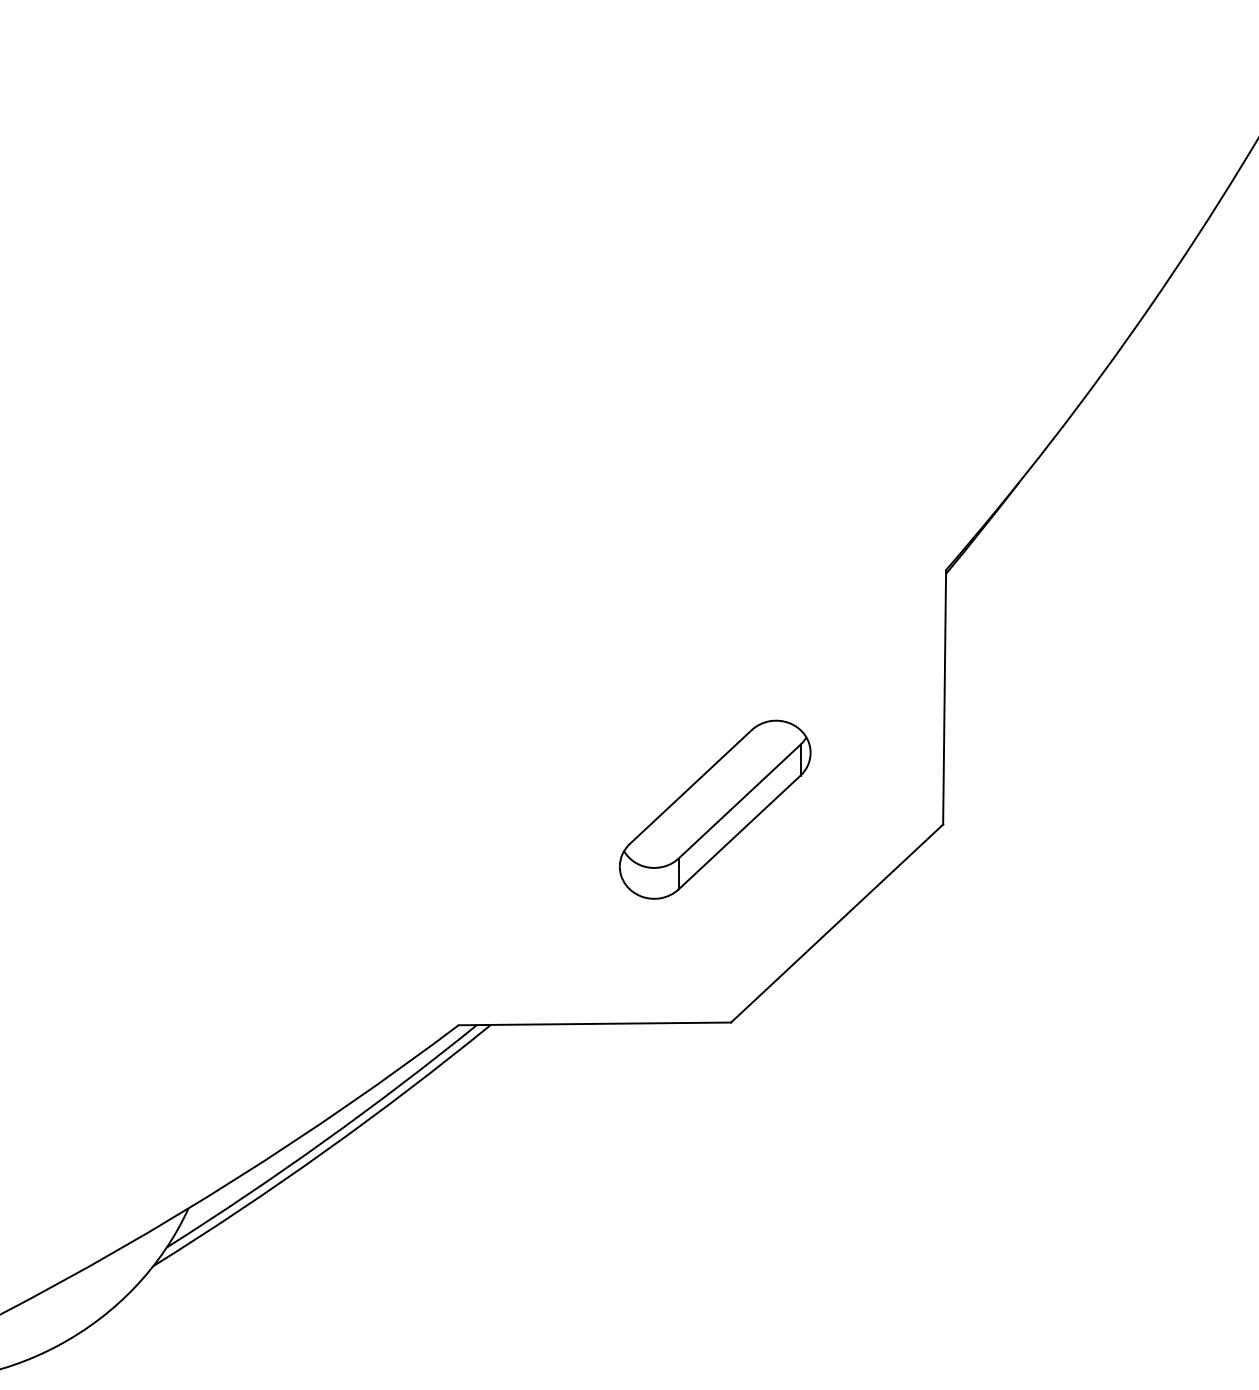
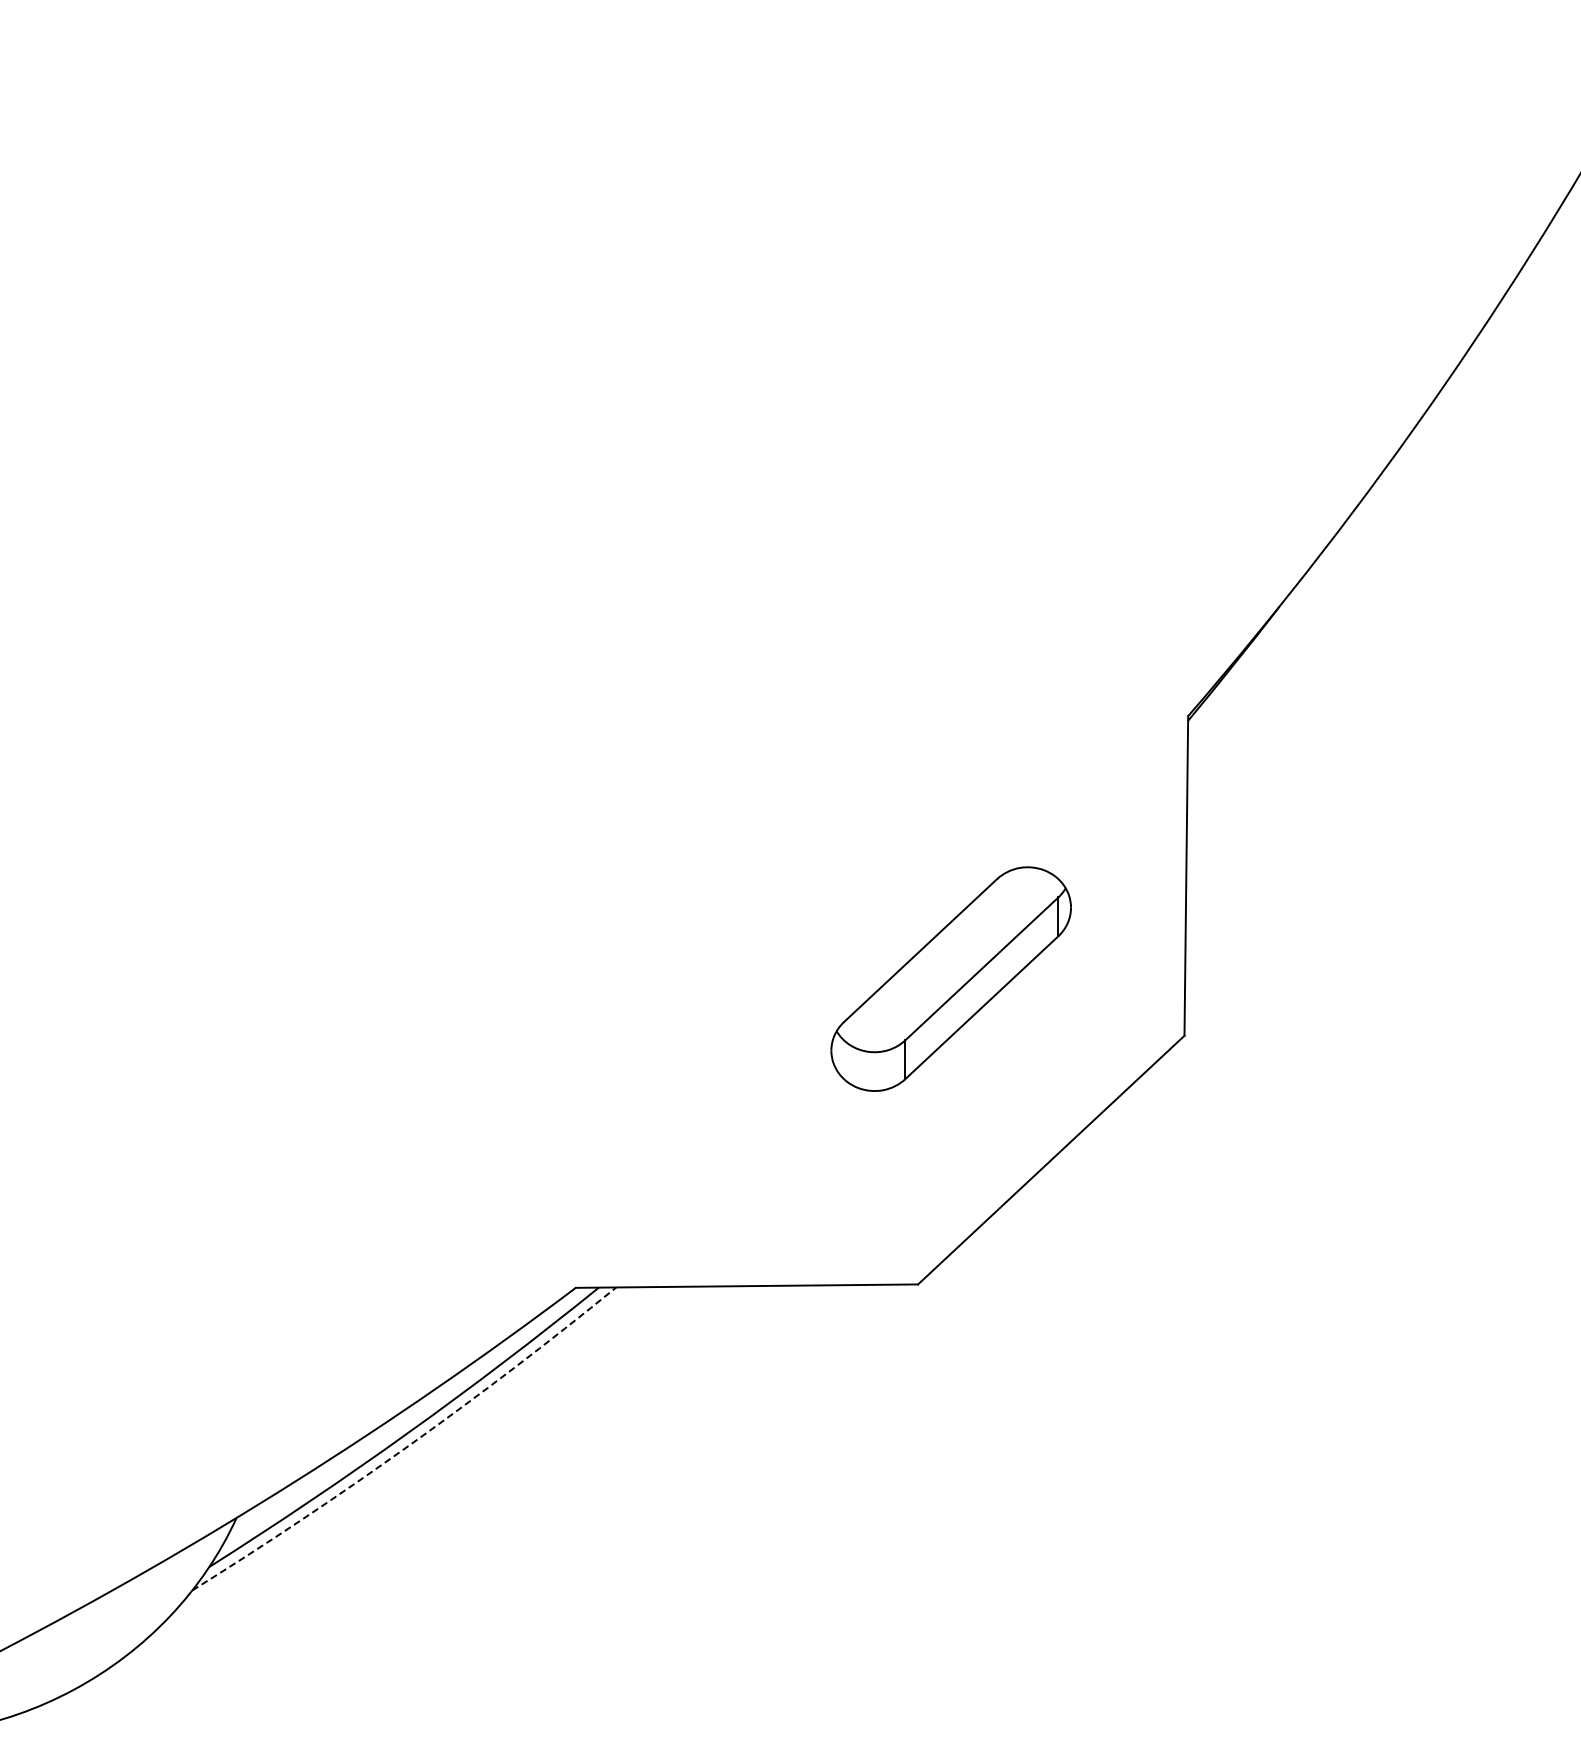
part: (714, 809) -> (950, 978), moved
arc: (326, 1150) -> (409, 1445), solid -> dashed

